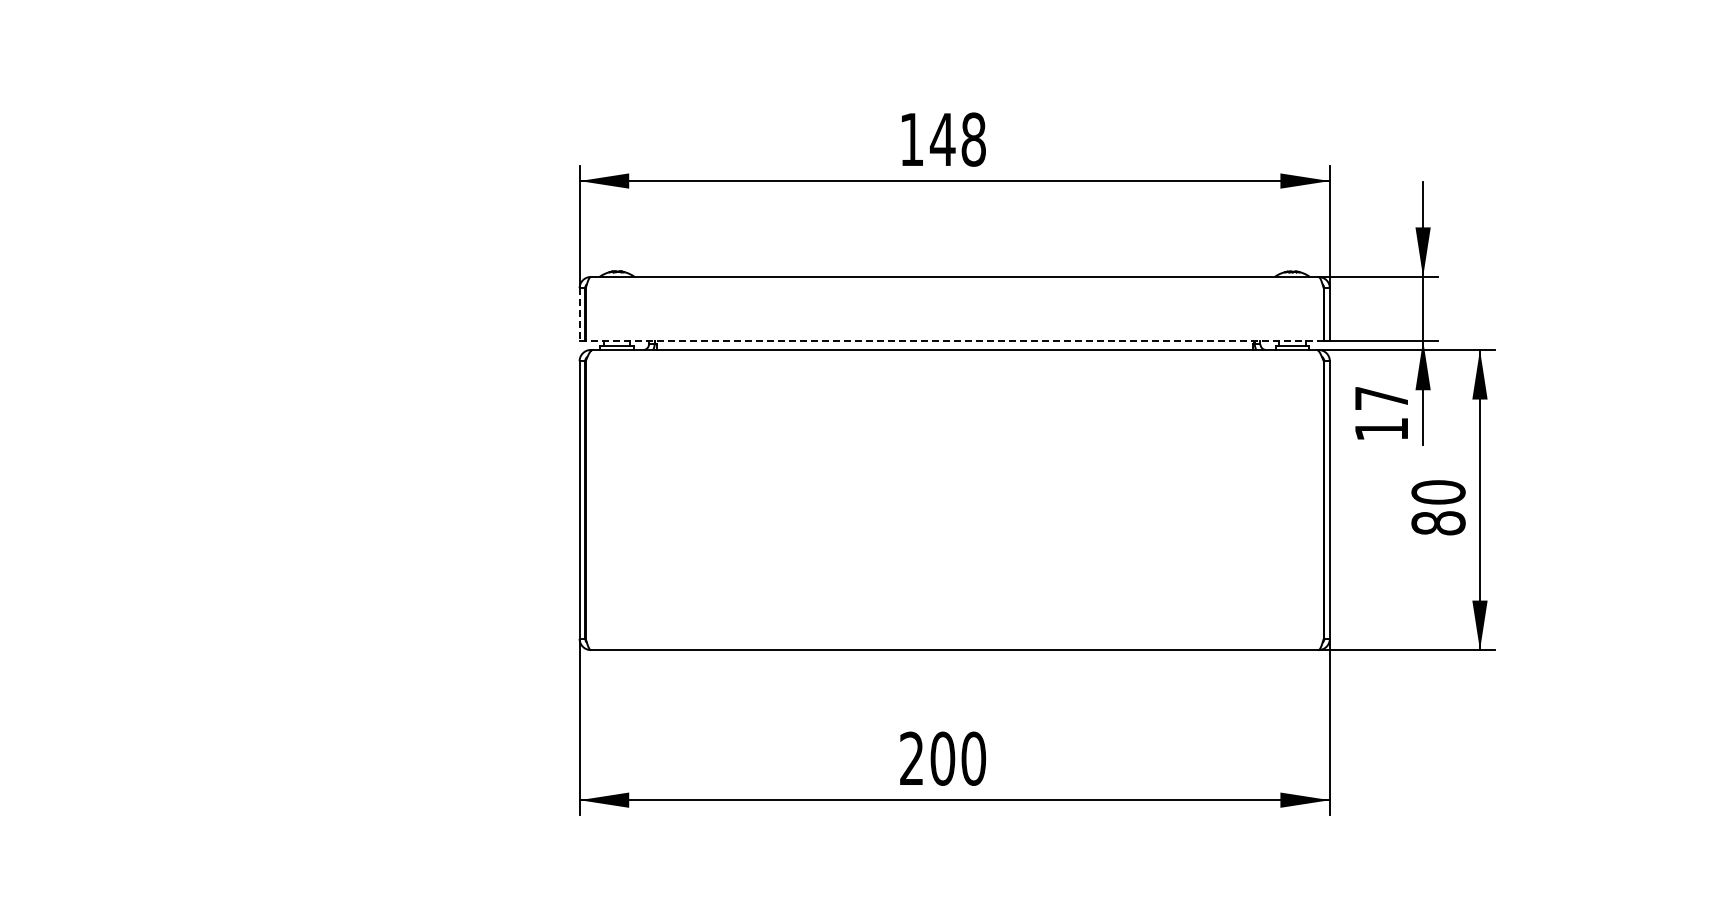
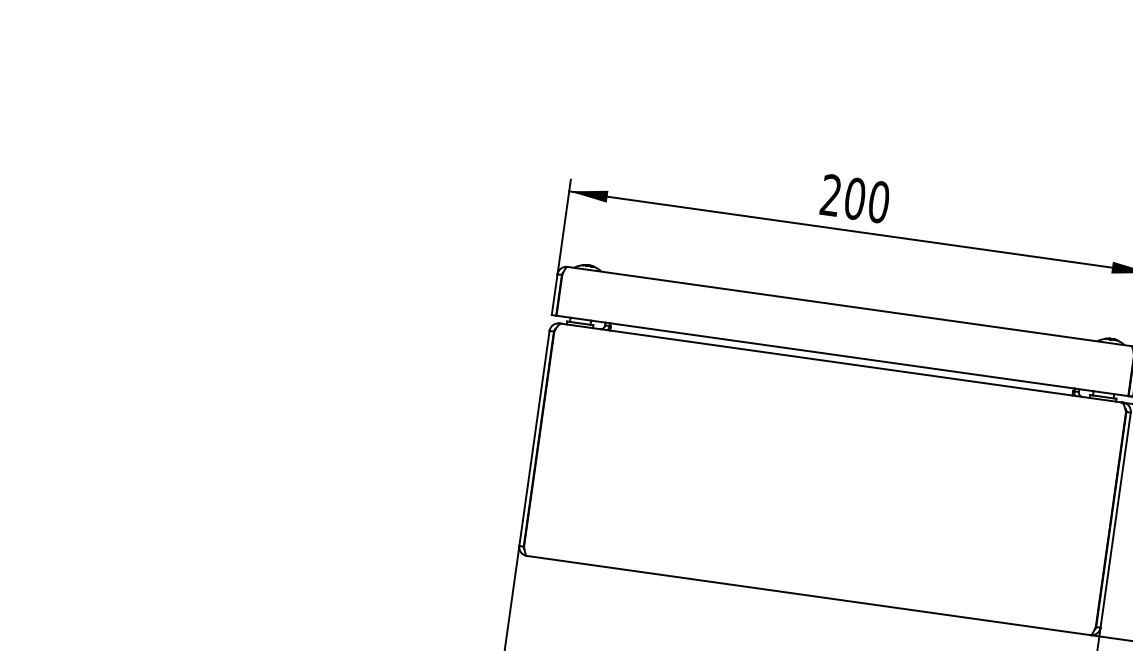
text: (943, 139) -> (855, 198), 148 -> 200
line: (579, 315) -> (554, 295), dashed -> solid
line: (954, 340) -> (842, 355), dashed -> solid

